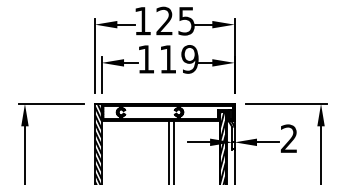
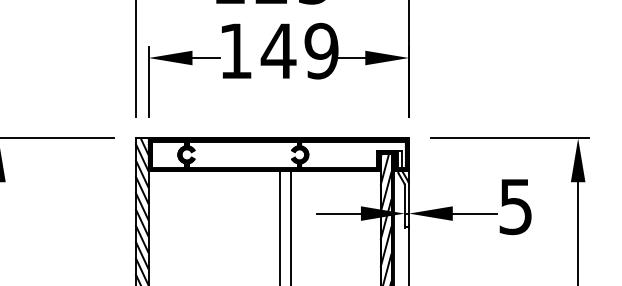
text: (168, 59) -> (279, 51), 119 -> 149
text: (288, 138) -> (514, 206), 2 -> 5

